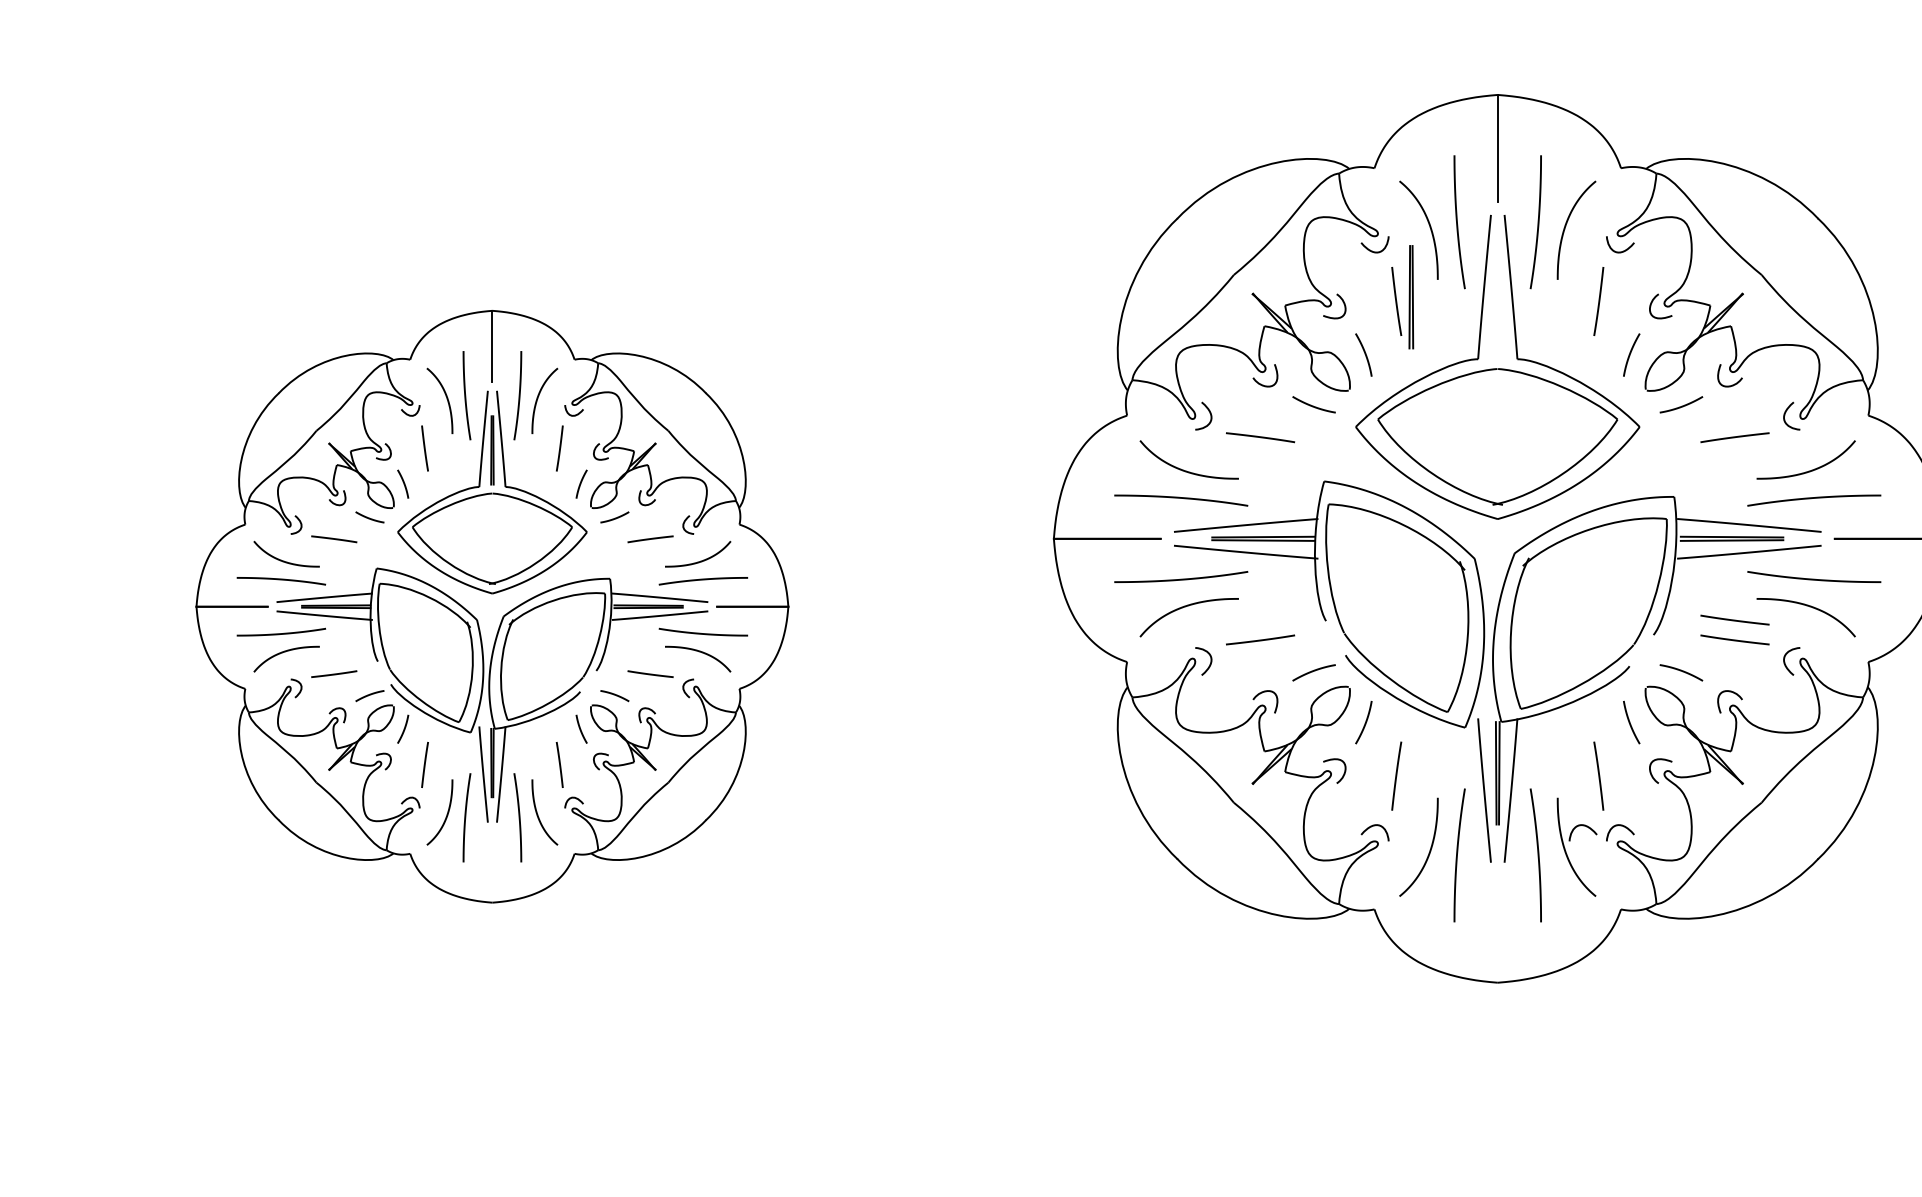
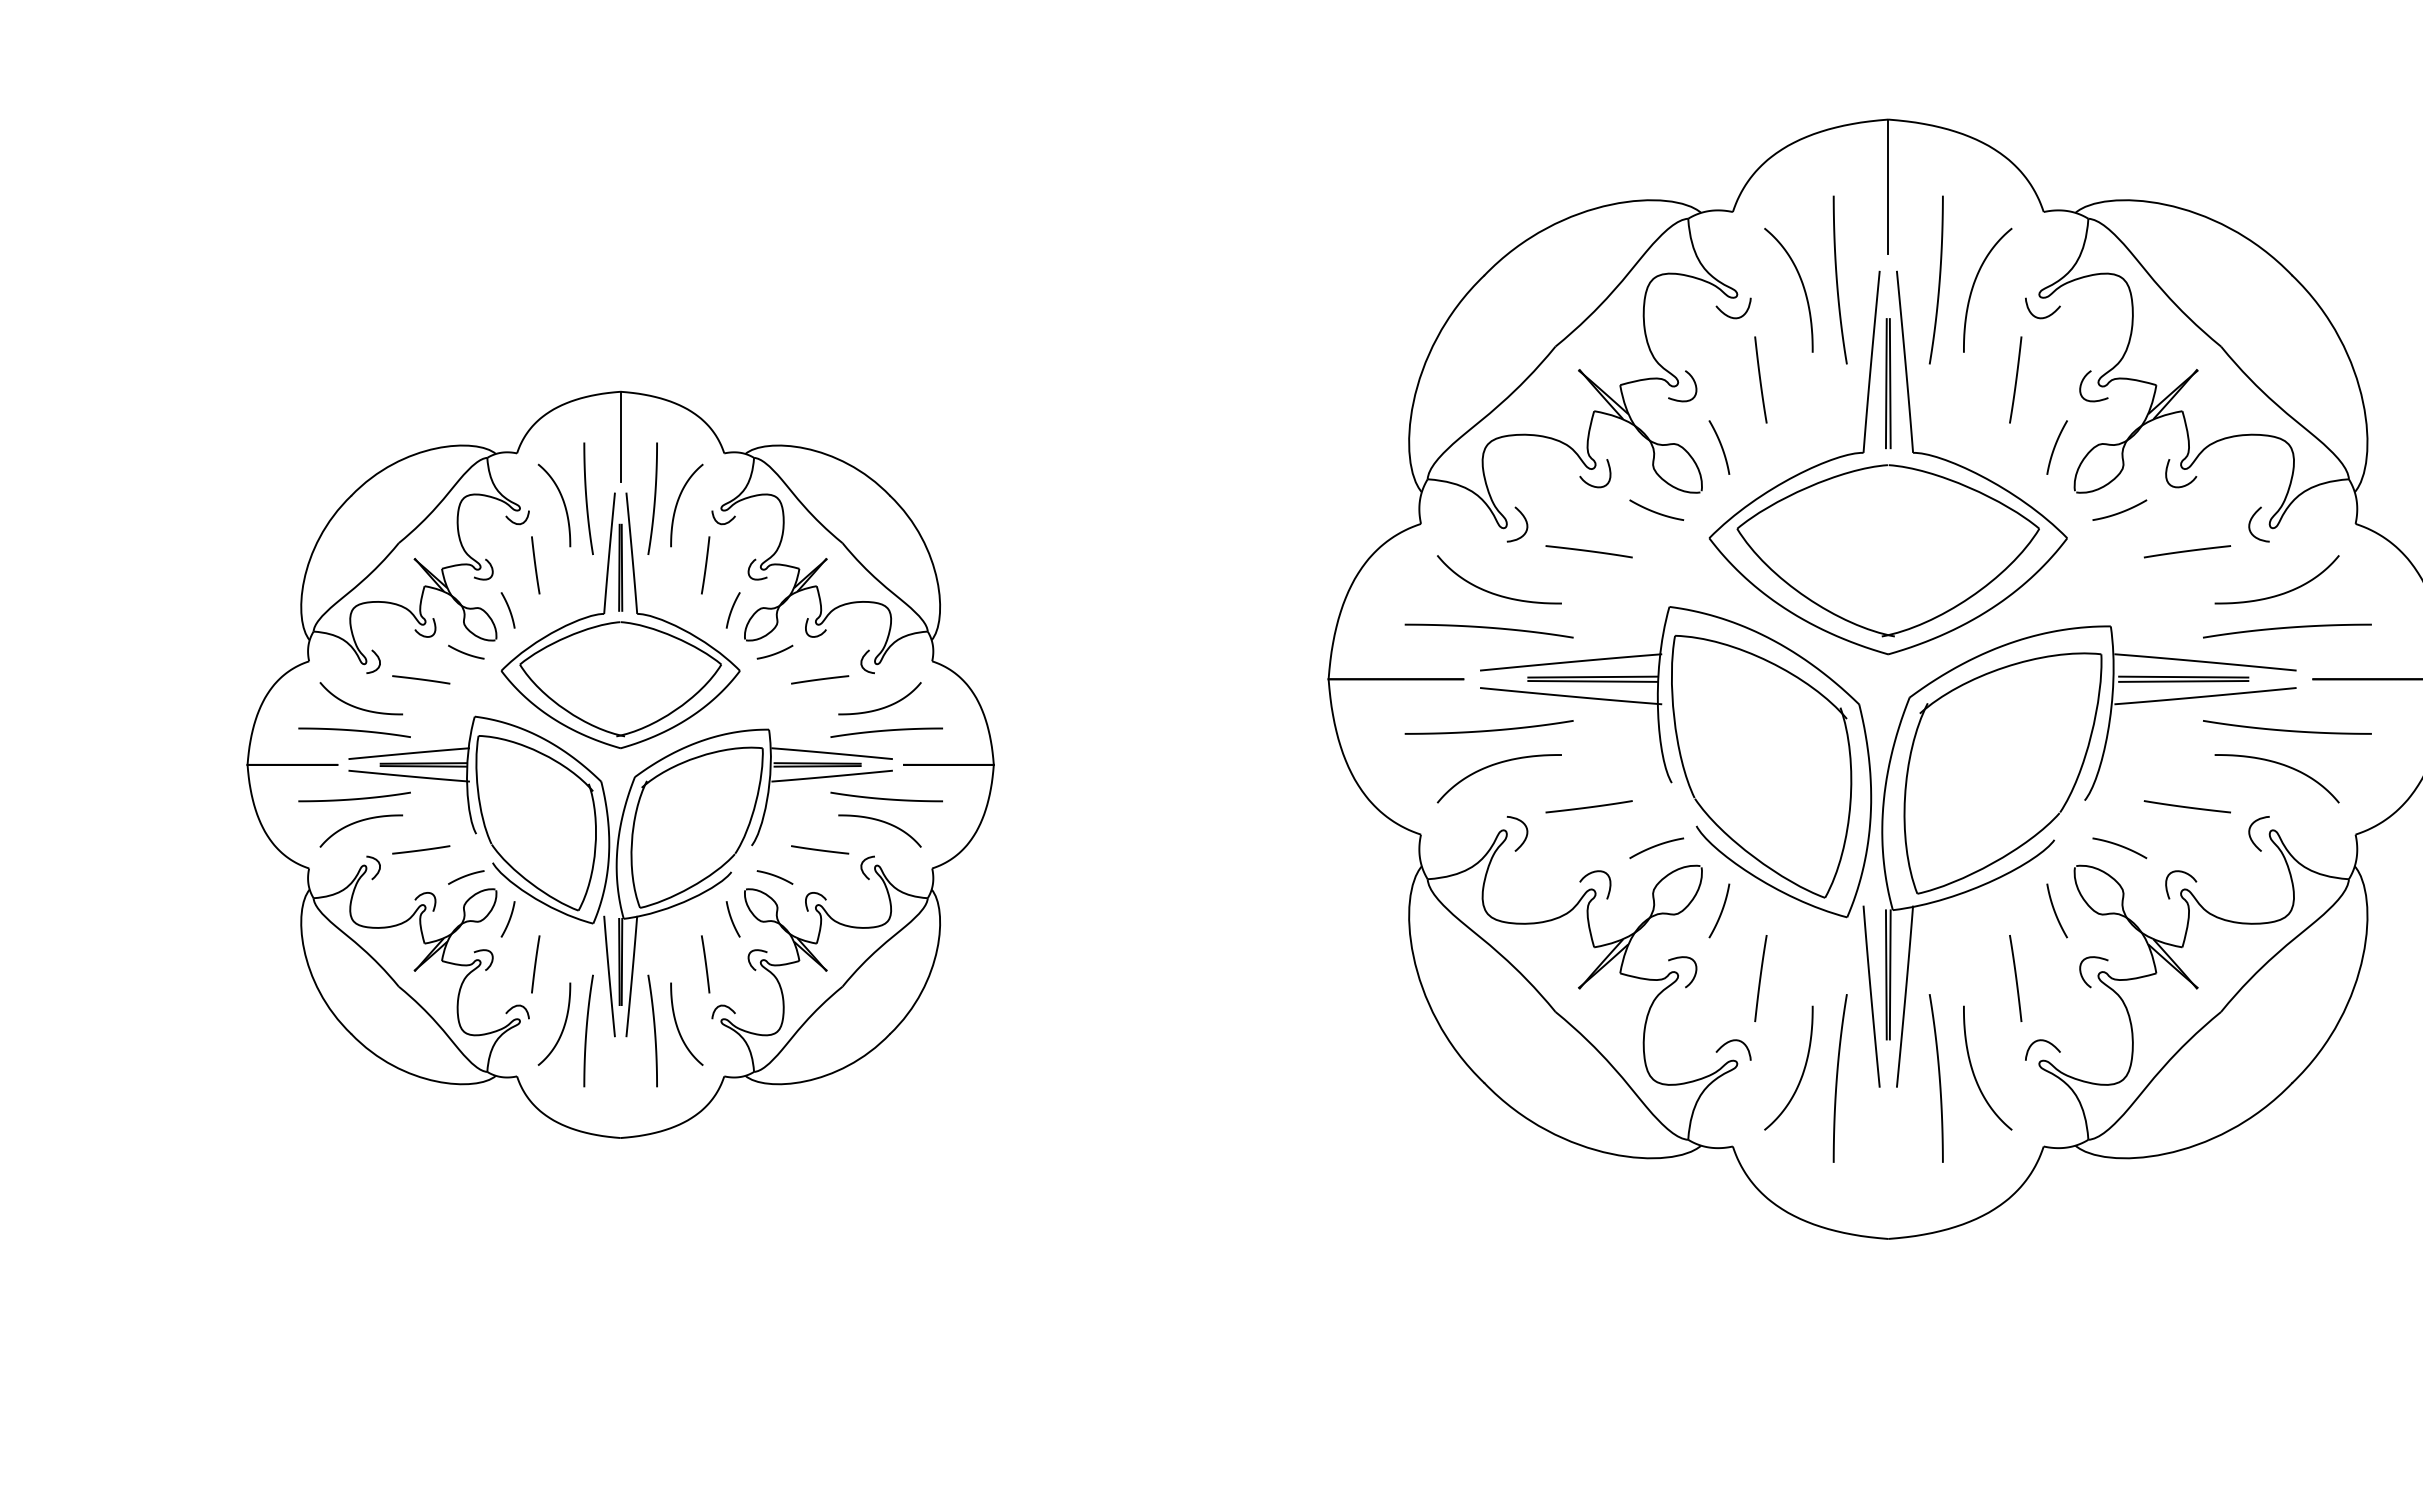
part: (1411, 297) -> (1888, 383), moved
line: (1734, 619) -> (2186, 781), removed
curve: (1582, 826) -> (1995, 1041), removed

